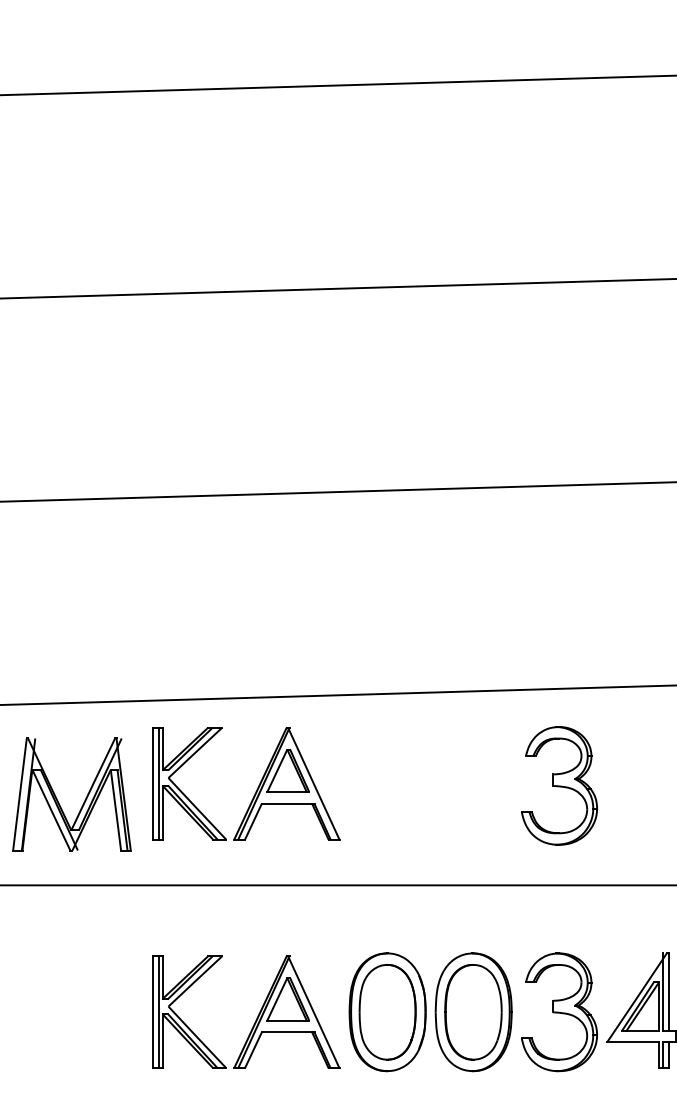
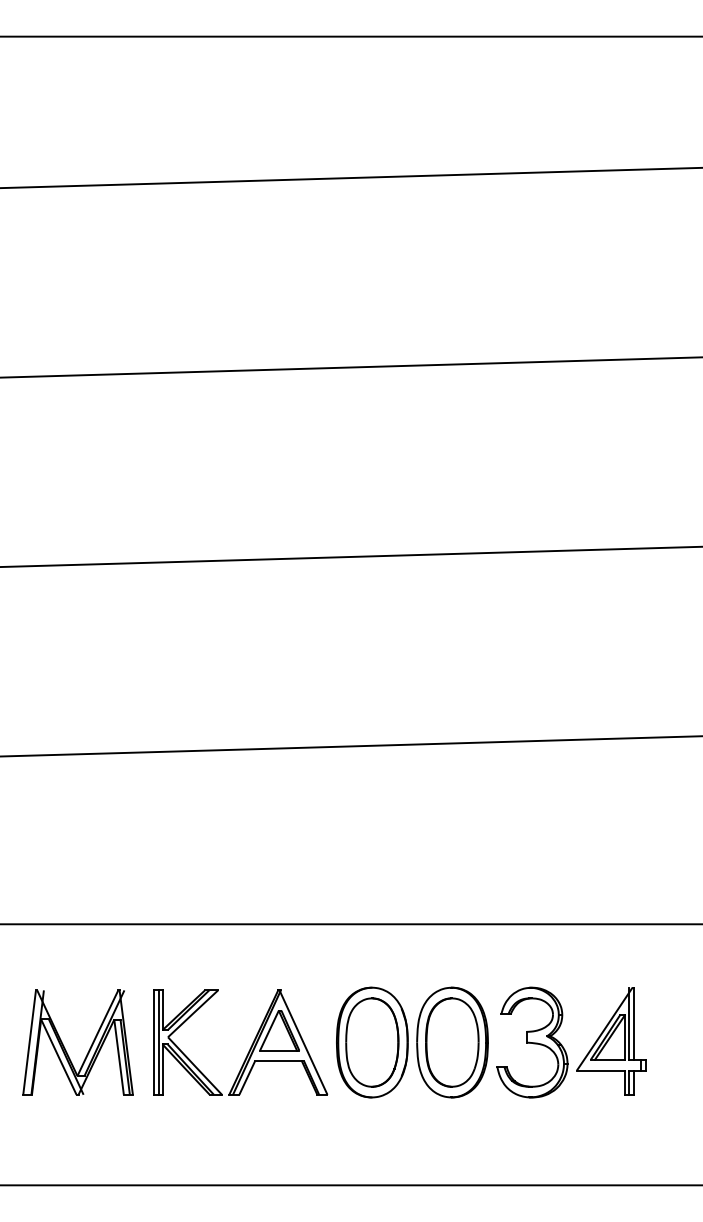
part: (559, 785) -> (532, 831), removed
part: (256, 787) -> (250, 833), removed
part: (57, 797) -> (64, 1045), moved

